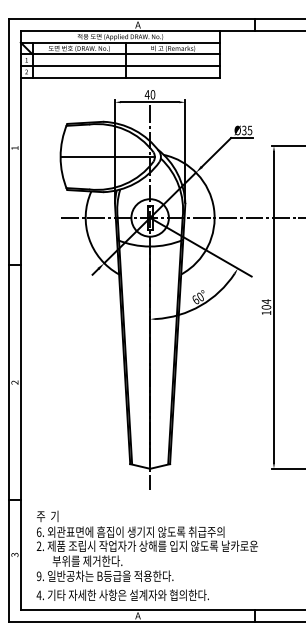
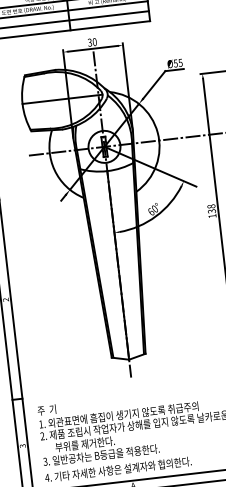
text: (146, 94) -> (89, 42), 40 -> 30
text: (244, 129) -> (175, 62), Ø35 -> Ø55
text: (266, 304) -> (211, 208), 104 -> 138
text: (39, 532) -> (41, 424), 6. -> 1.
text: (38, 576) -> (44, 462), 9. -> 3.

